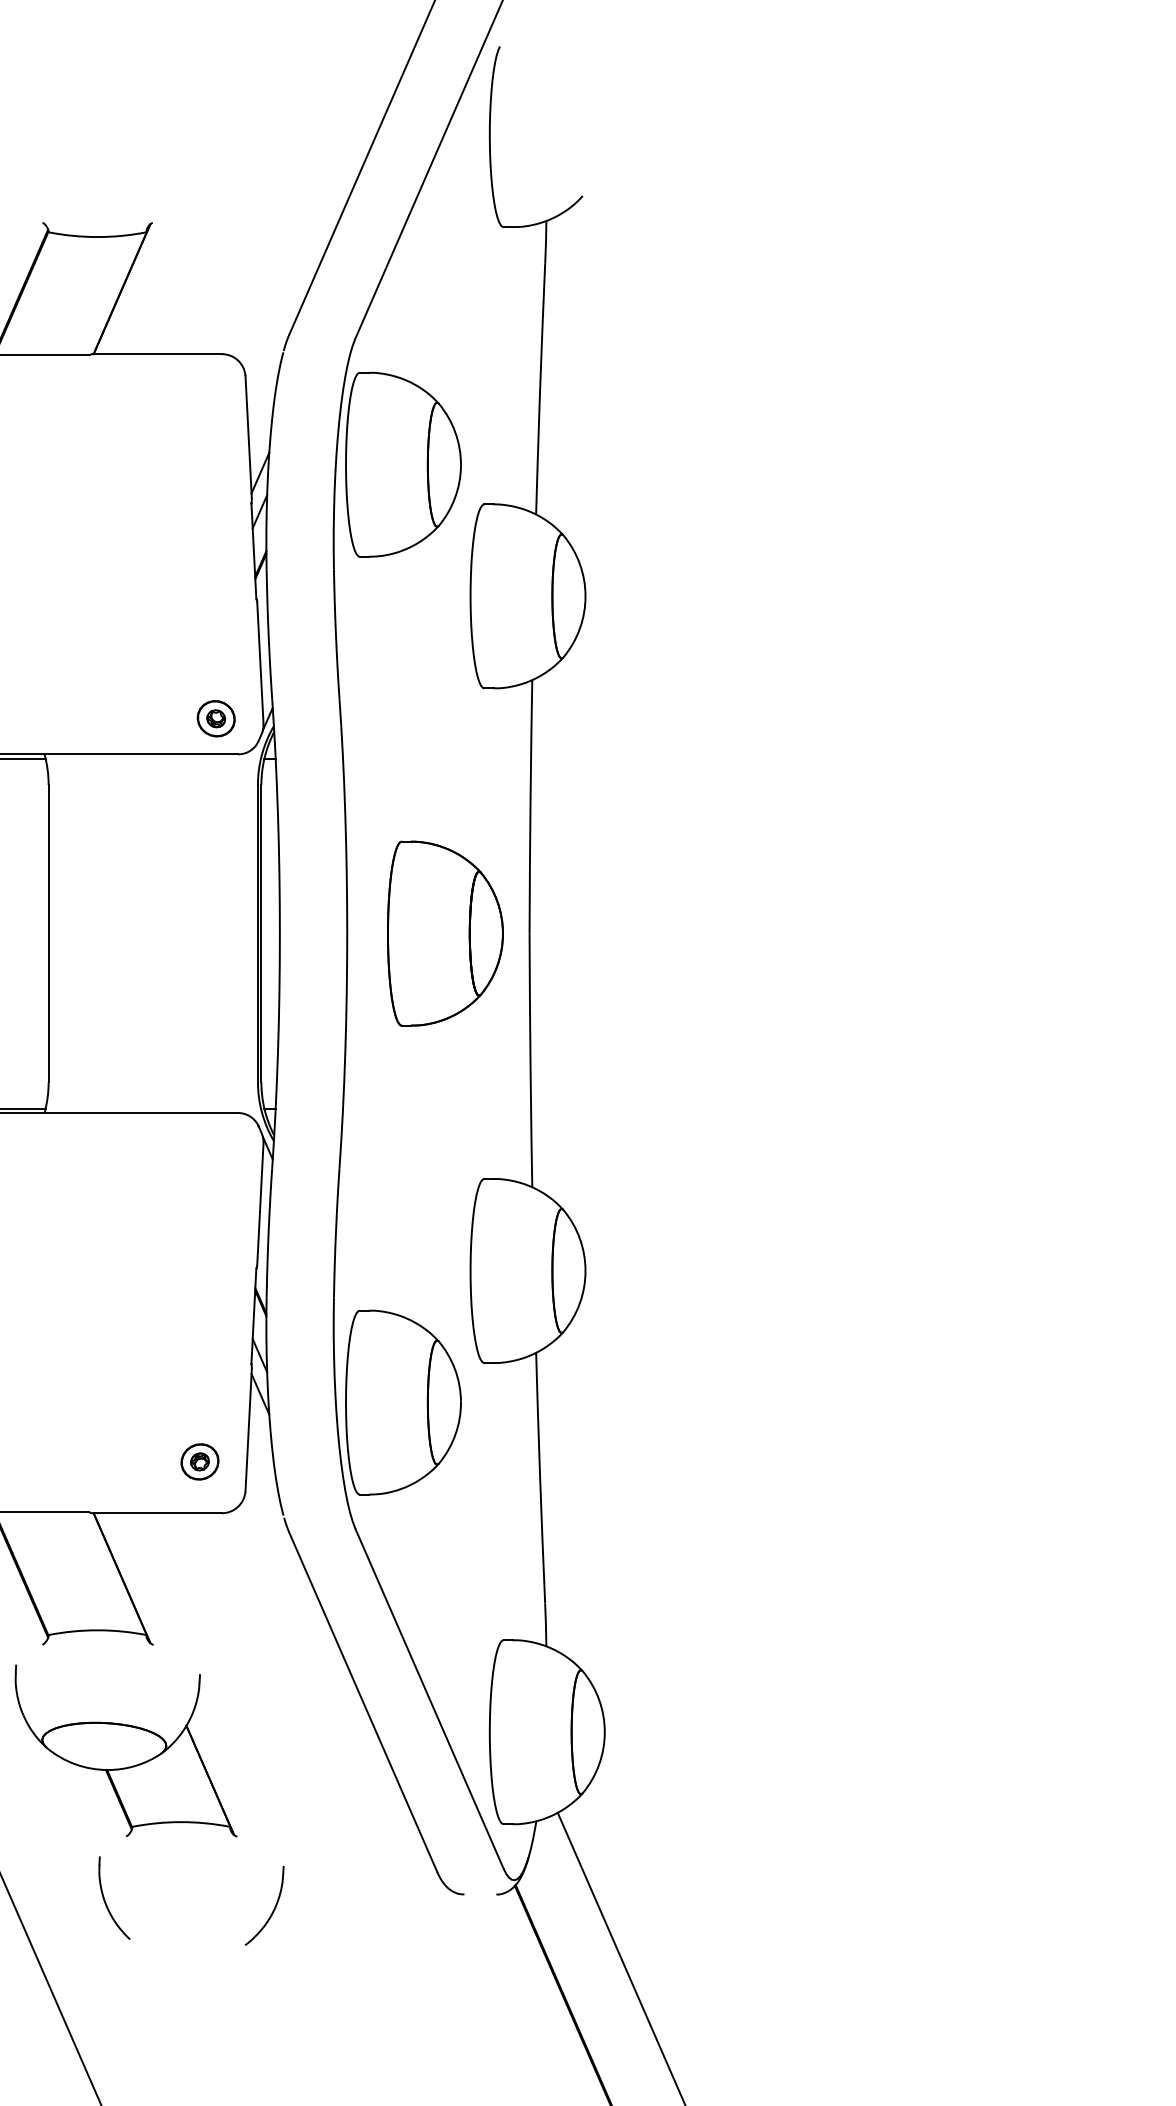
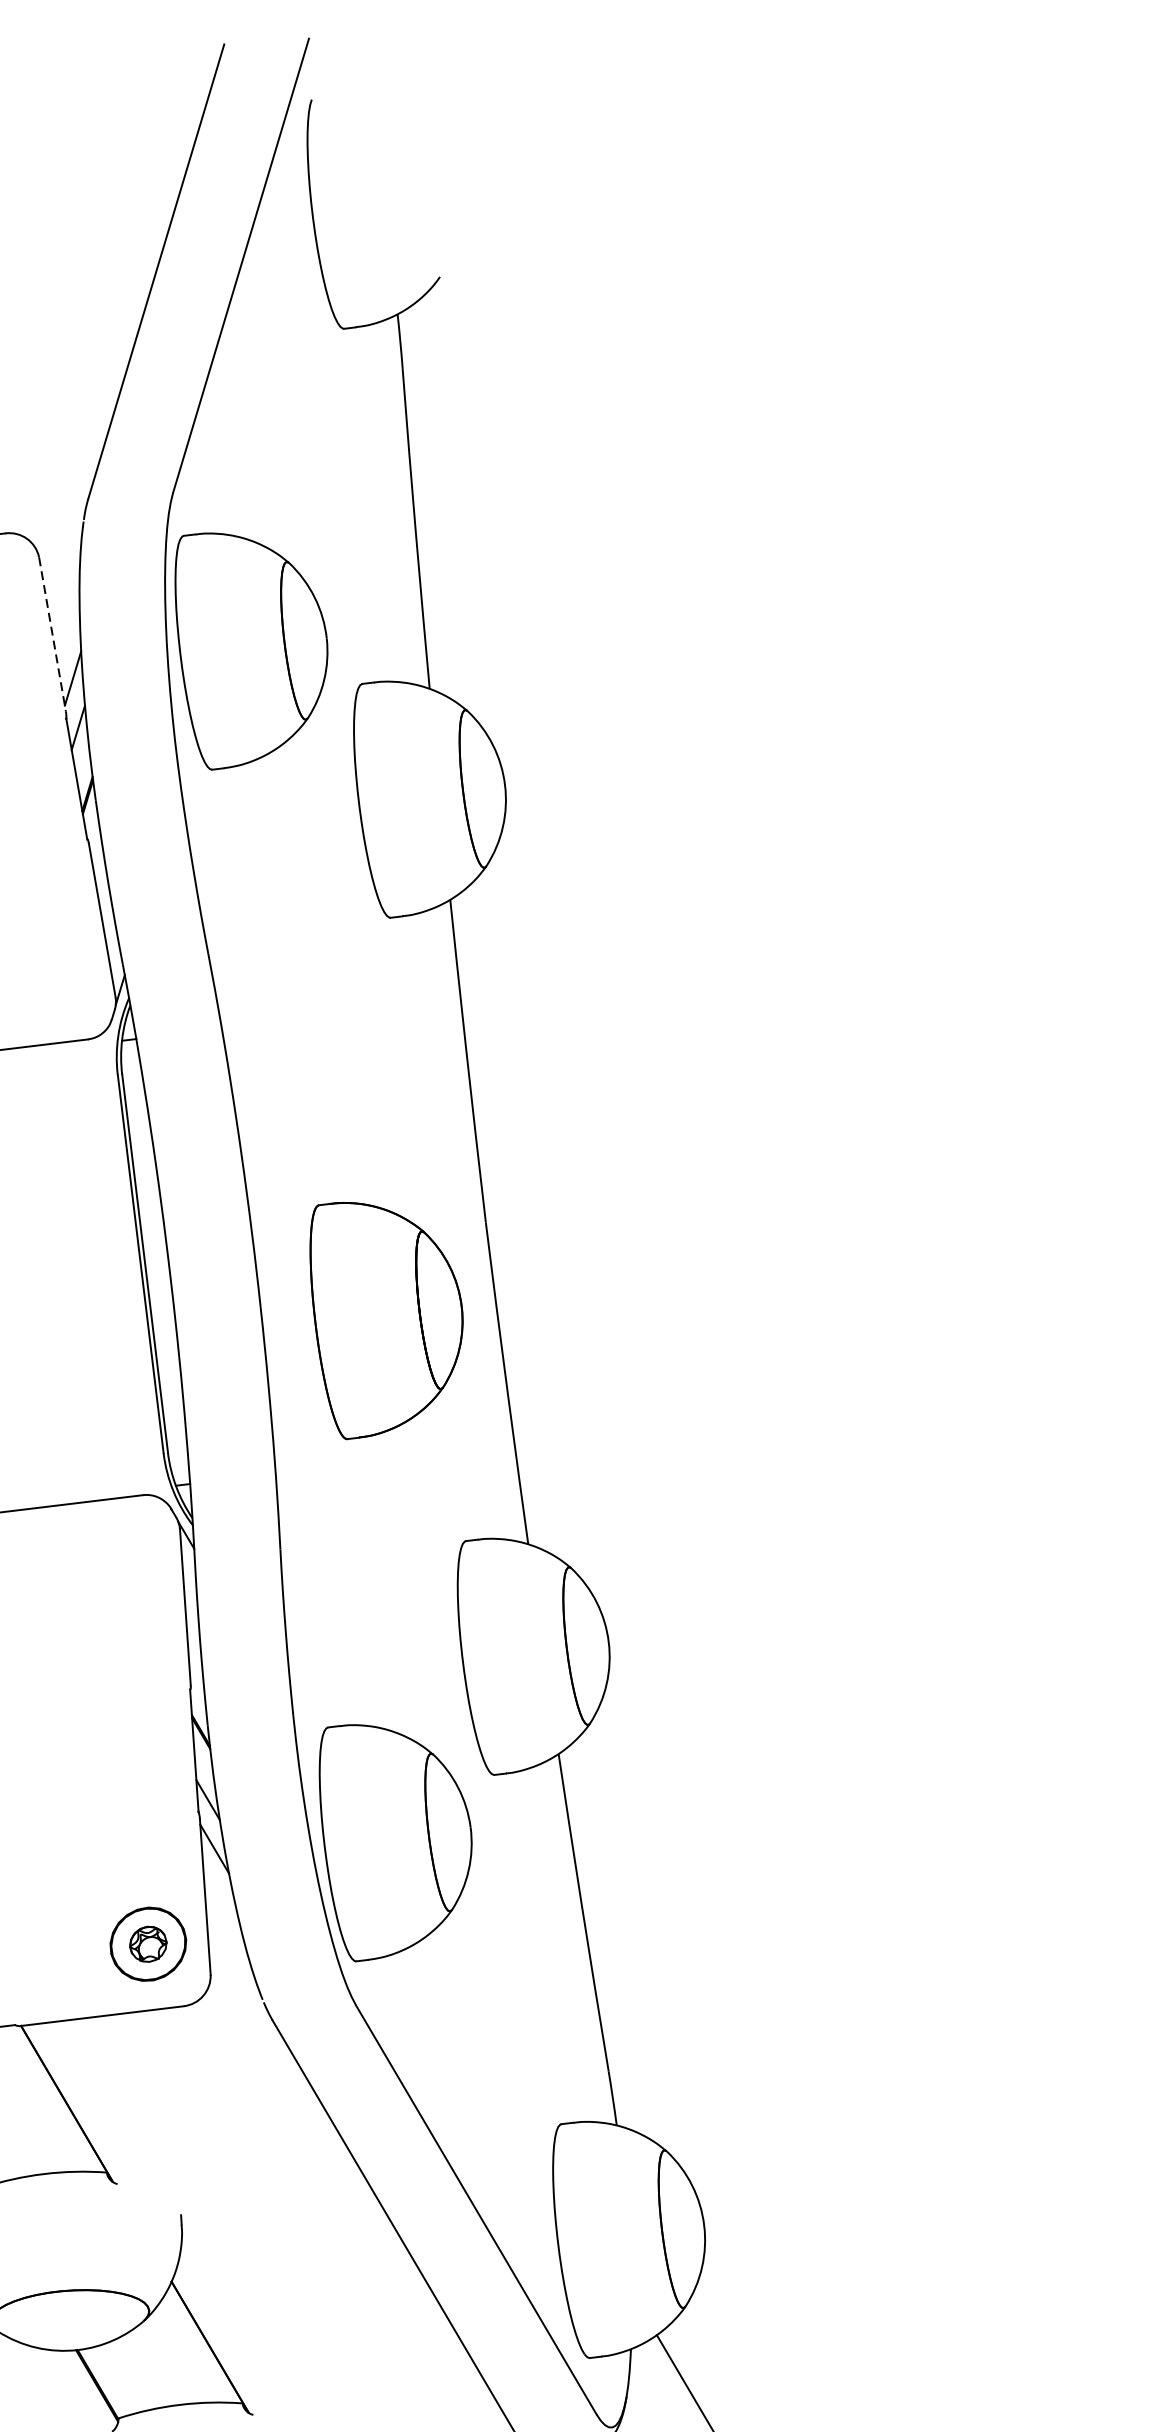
line: (248, 437) -> (52, 635), solid -> dashed
part: (215, 718) -> (53, 997), removed
part: (445, 933) -> (388, 1315), moved
part: (199, 1461) -> (147, 1943), size x1.6

